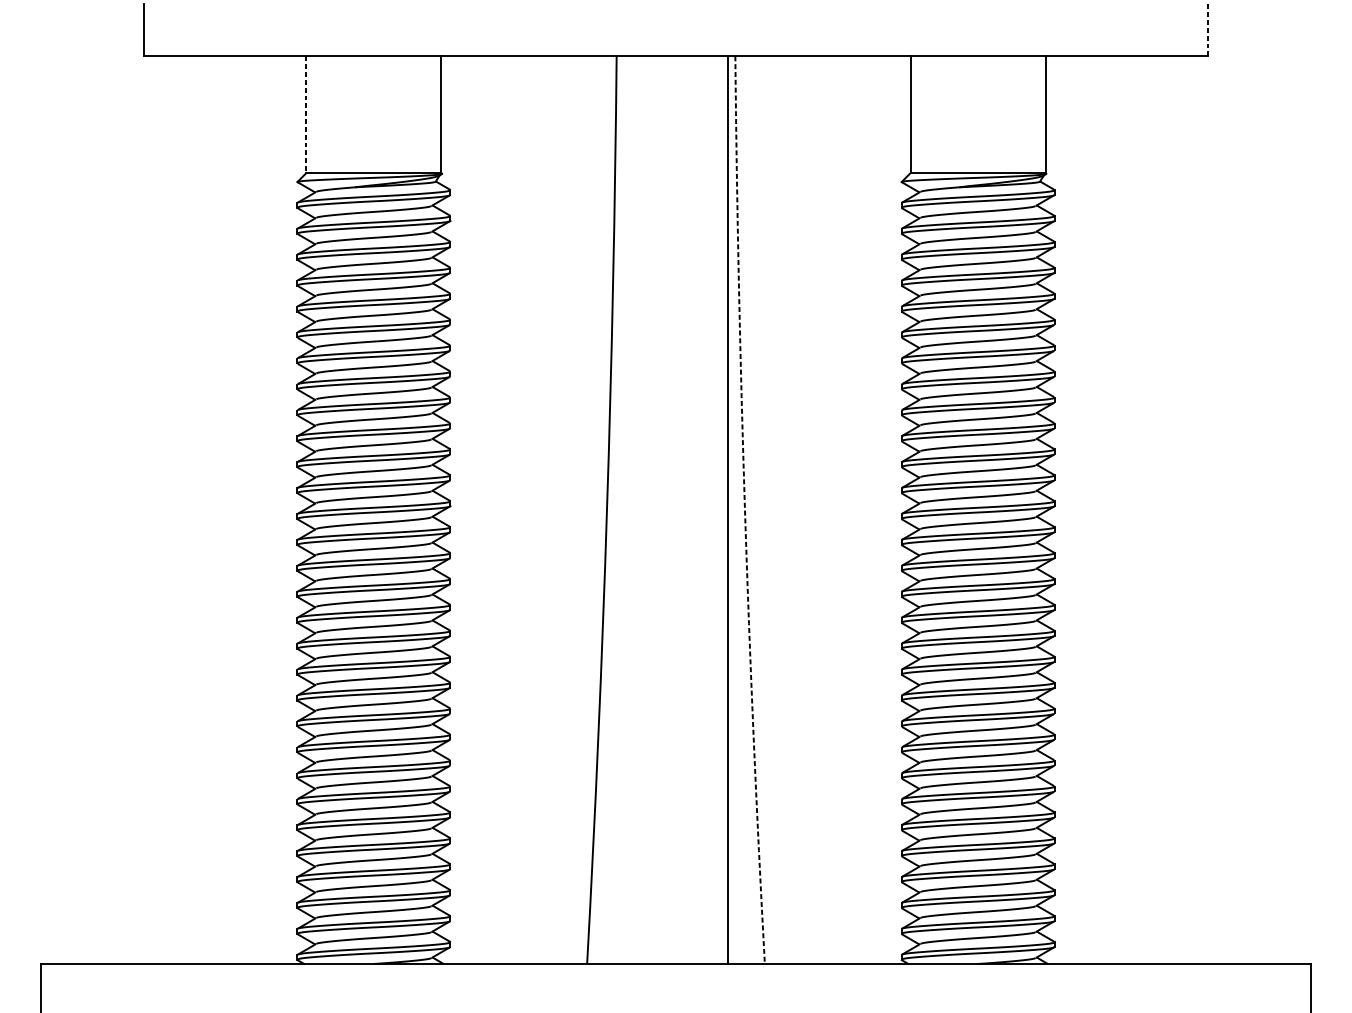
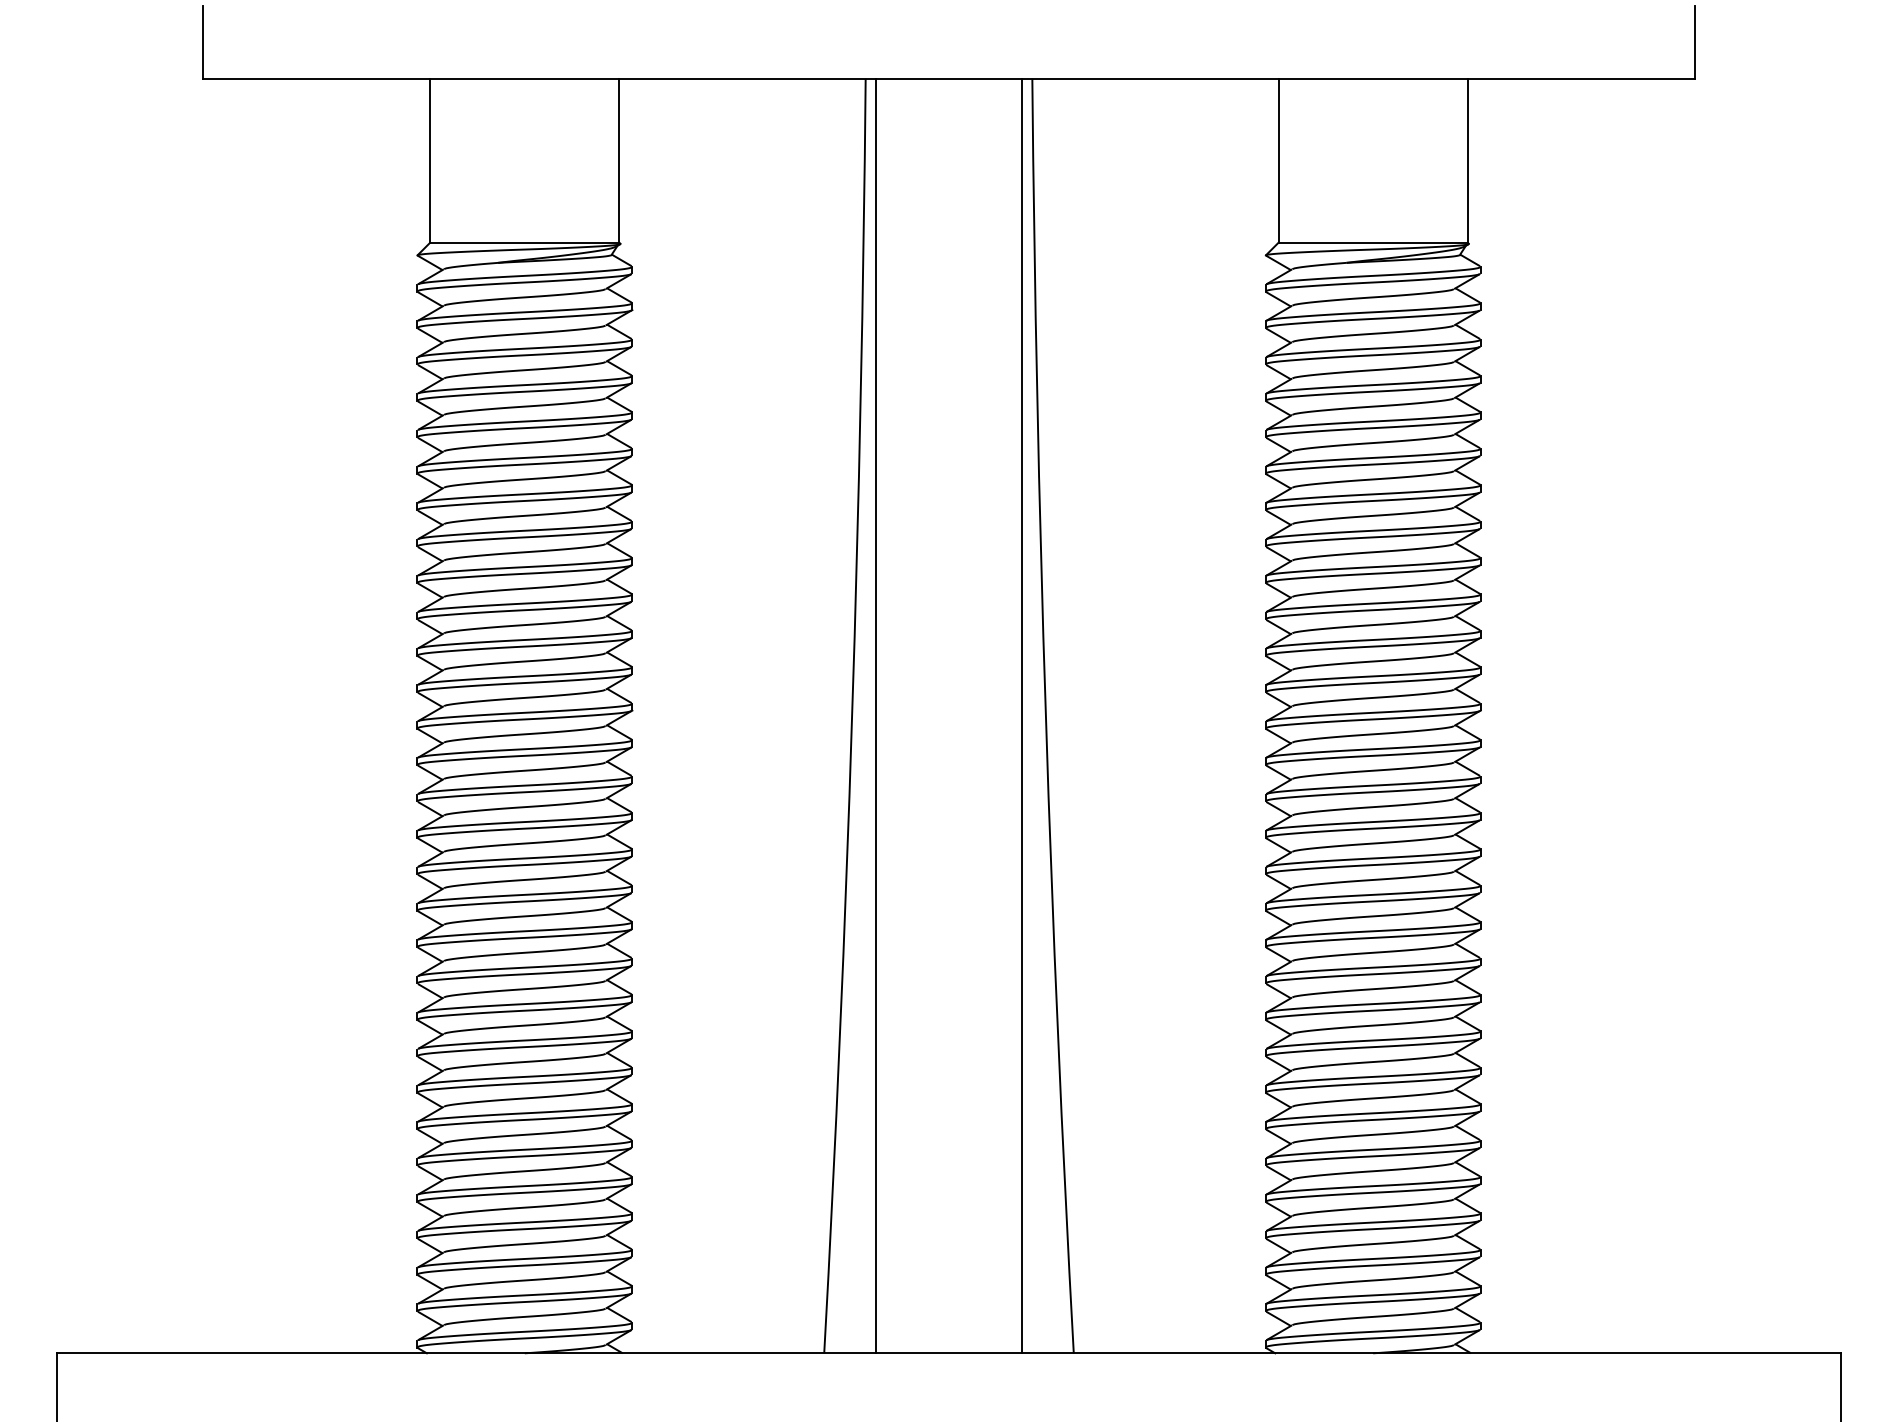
line: (1207, 30) -> (1695, 42), dashed -> solid
line: (306, 114) -> (430, 160), dashed -> solid
line: (624, 509) -> (876, 715), added
arc: (744, 510) -> (1045, 716), dashed -> solid

